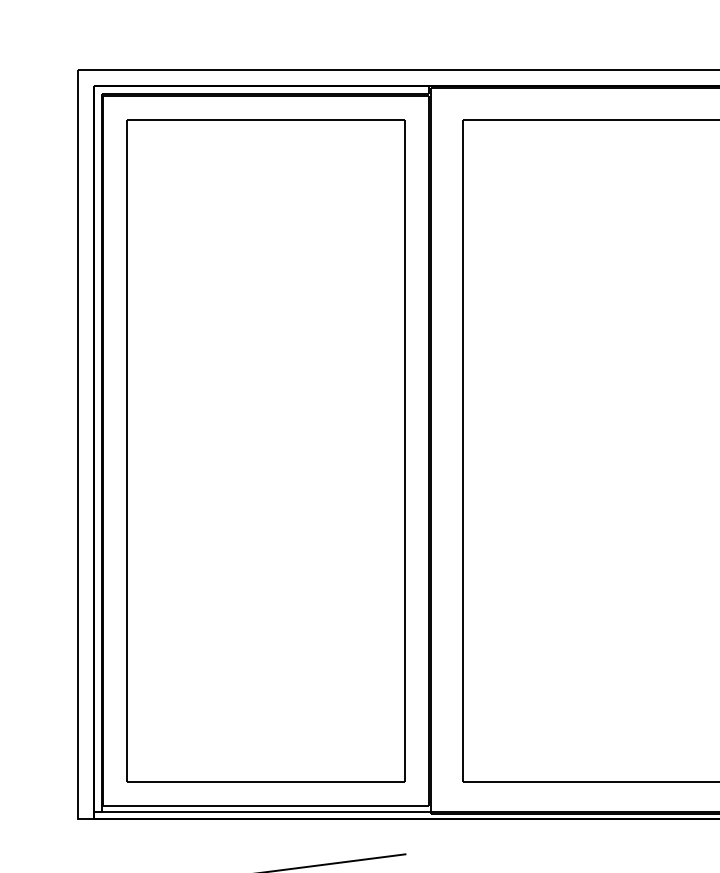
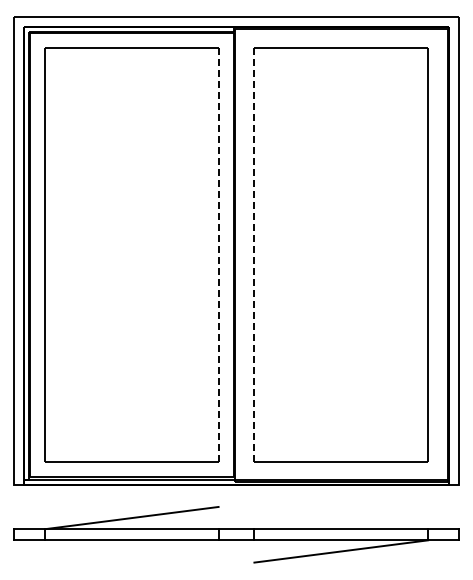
line: (405, 451) -> (218, 255), solid -> dashed
line: (463, 451) -> (254, 255), solid -> dashed

